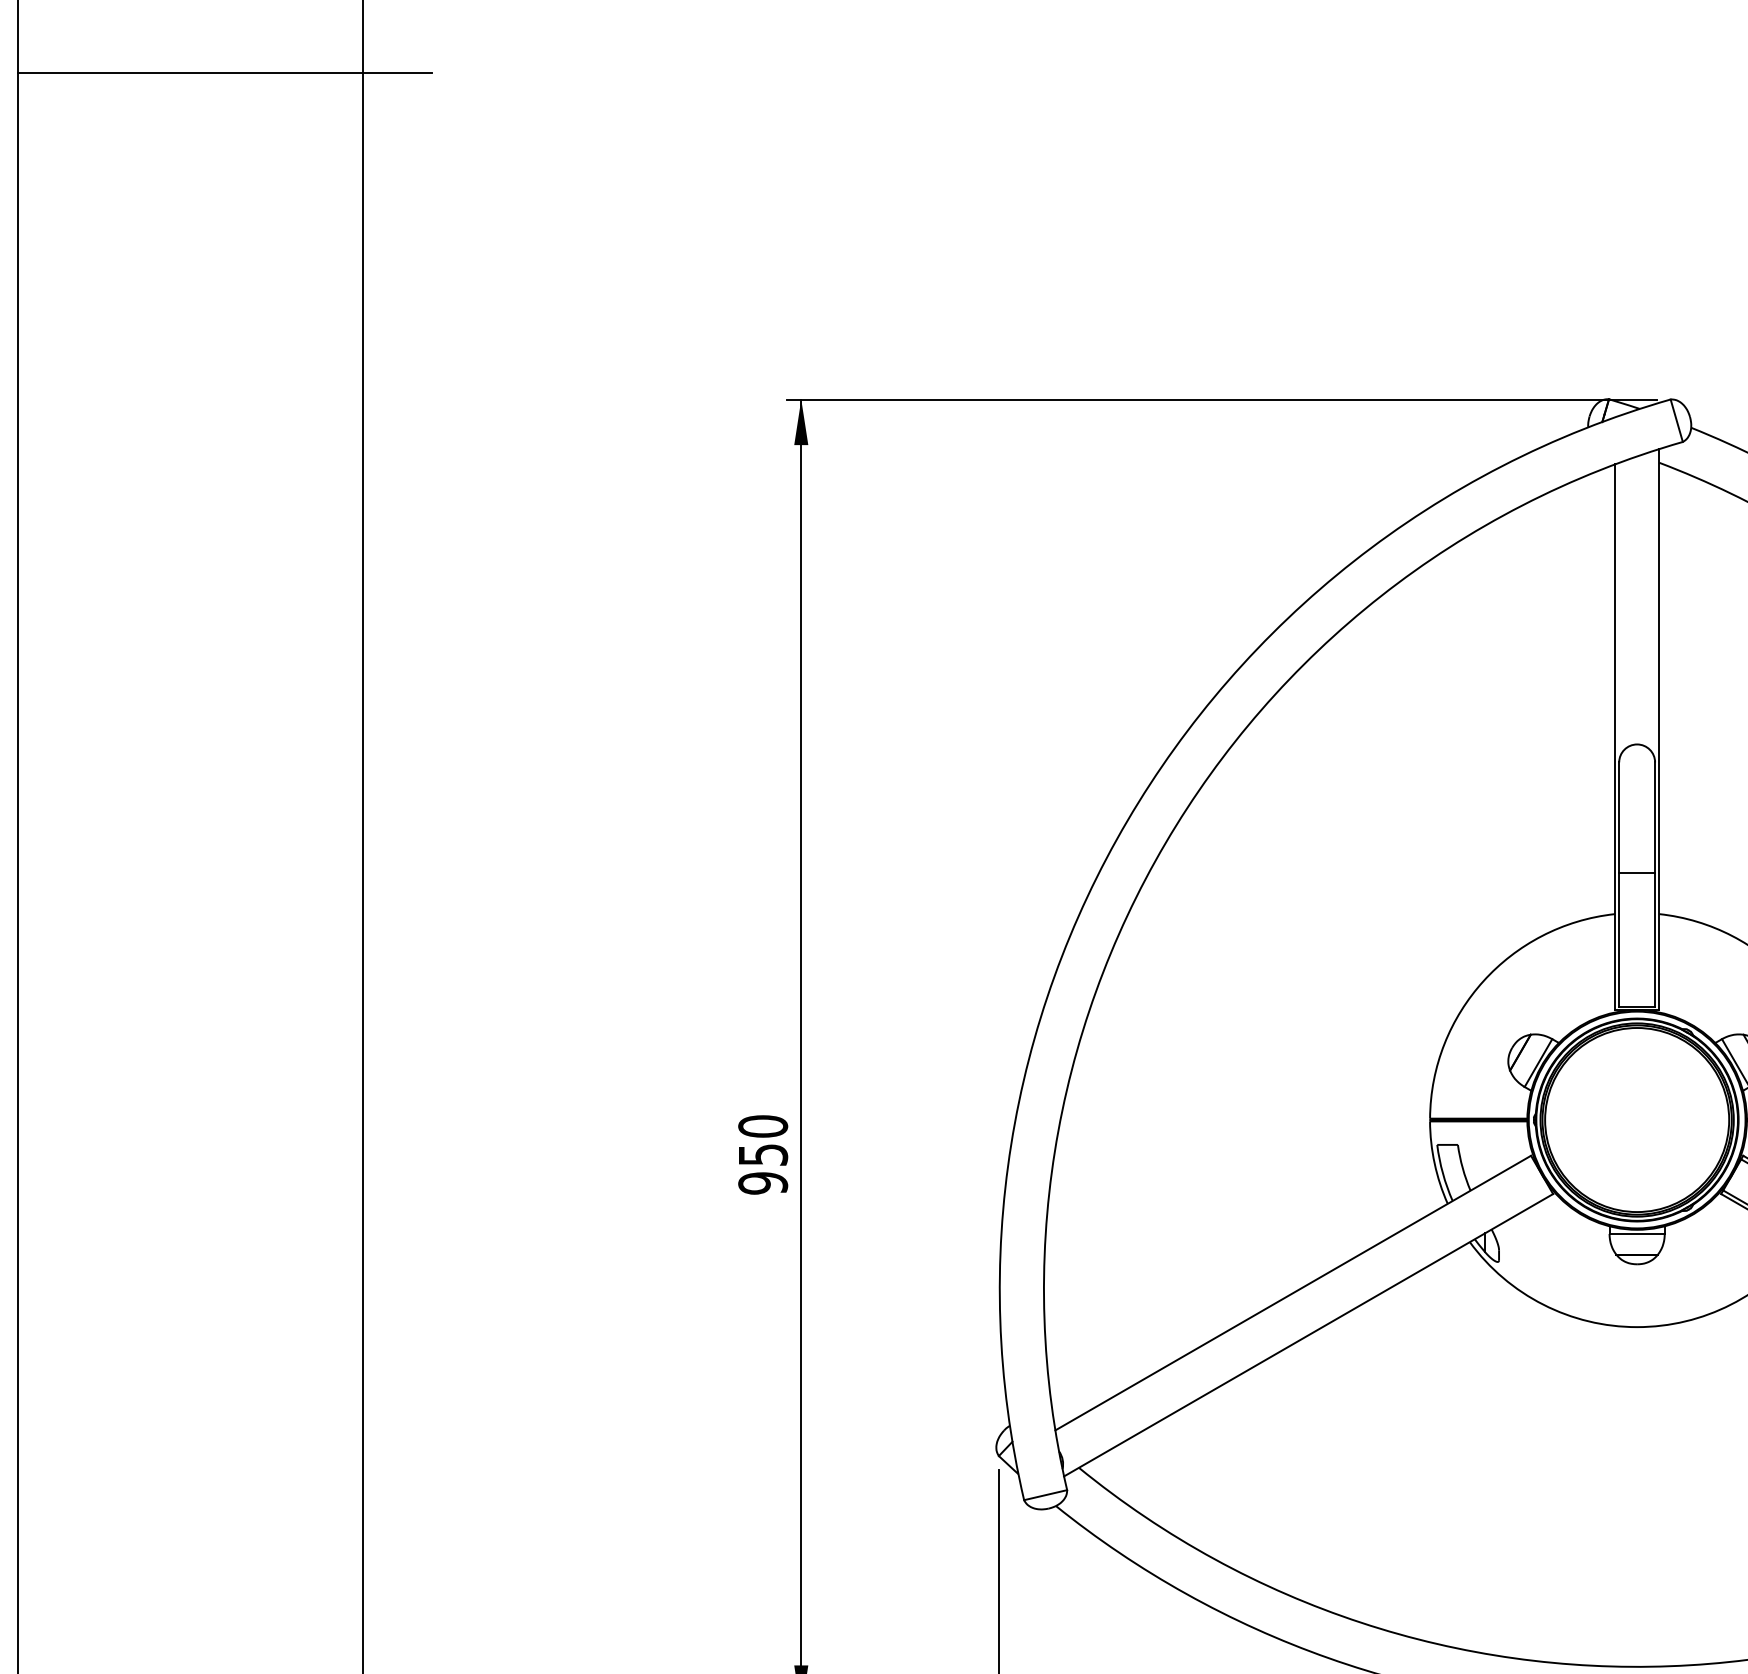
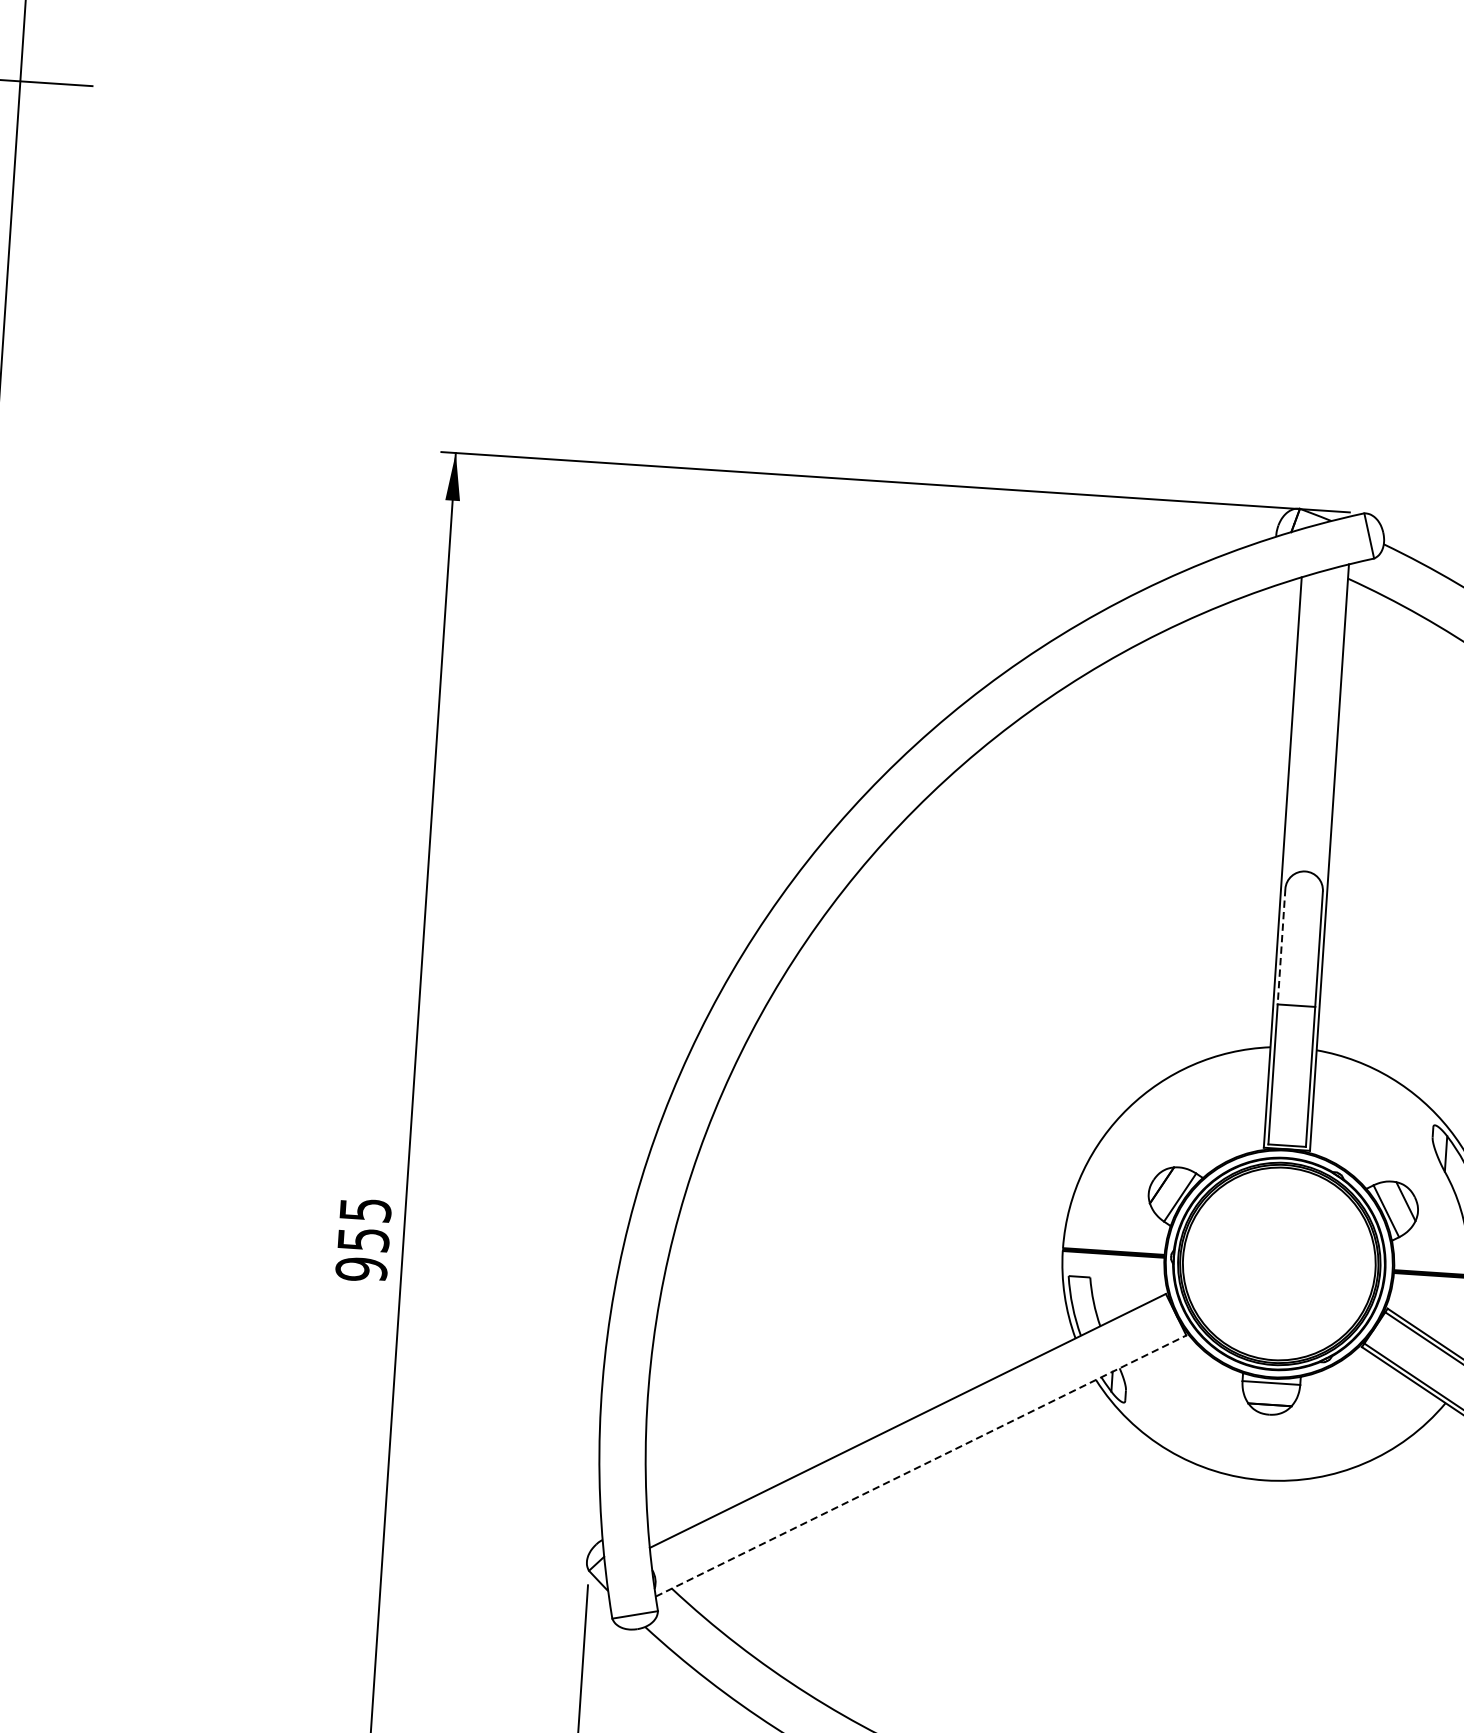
line: (1619, 818) -> (1281, 947), solid -> dashed
text: (763, 1126) -> (365, 1210), 950 -> 955
line: (1309, 1334) -> (922, 1465), solid -> dashed

